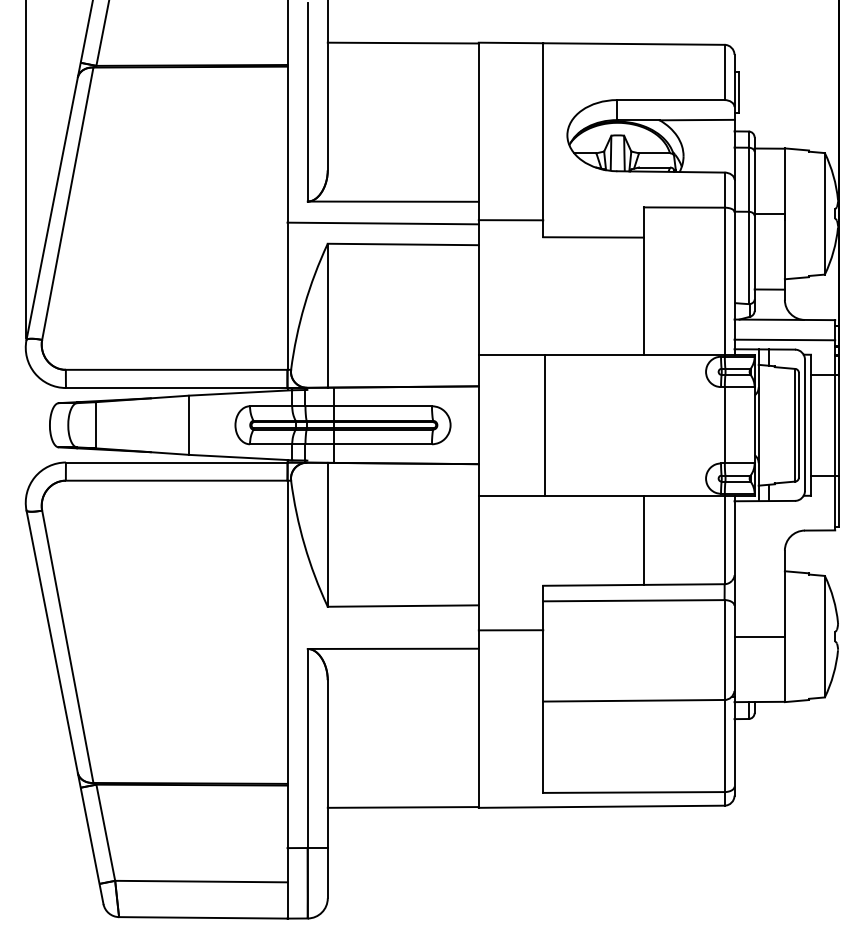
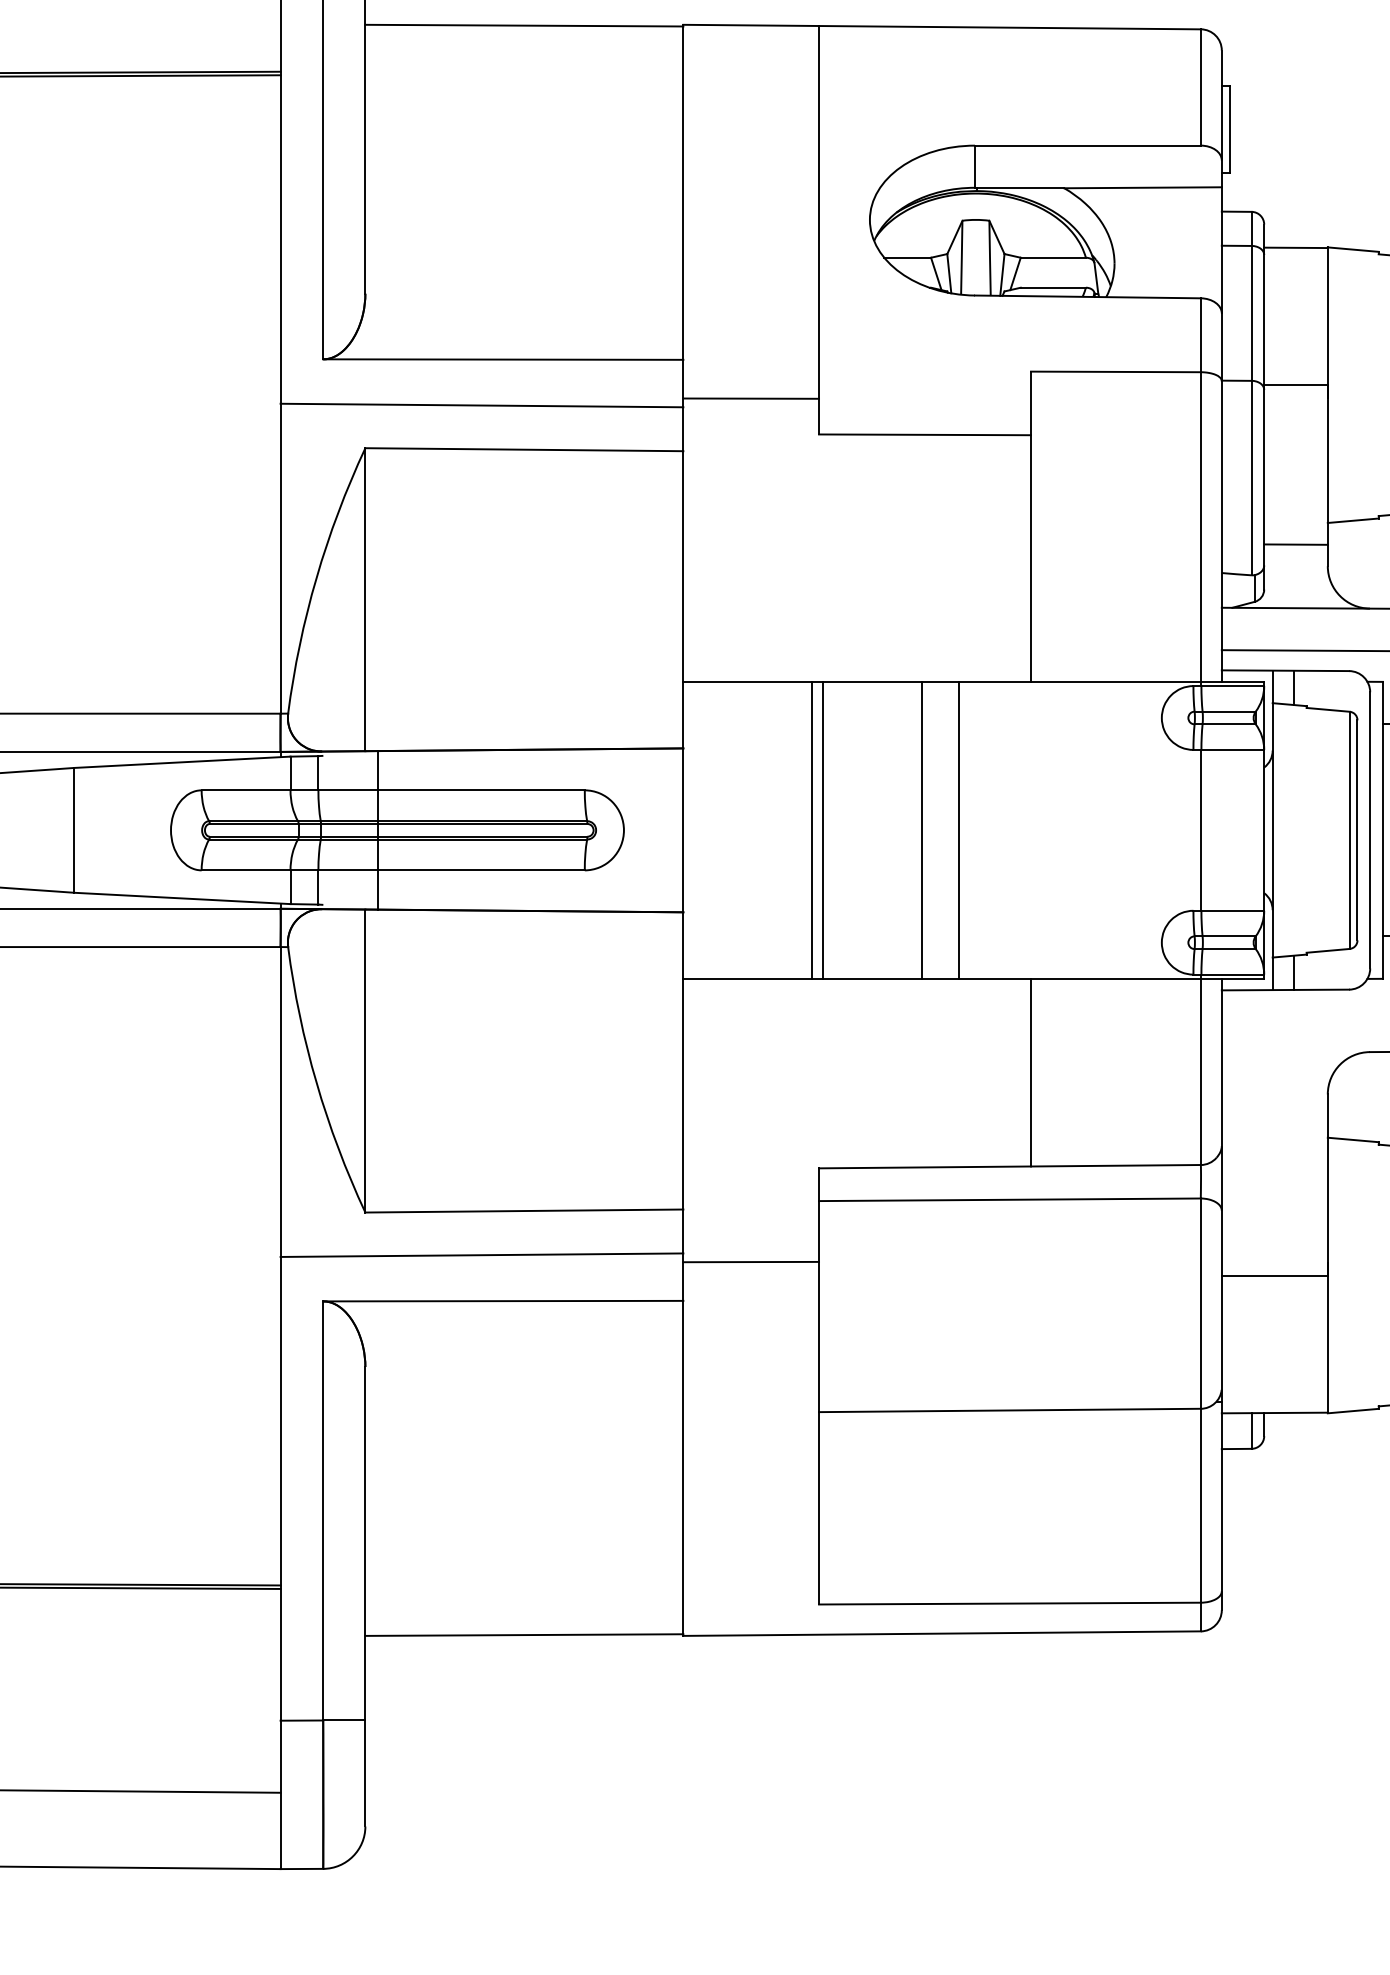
line: (540, 424) -> (813, 828), added
line: (592, 424) -> (922, 828), added
line: (609, 424) -> (958, 828), added
line: (382, 626) -> (480, 1254), added

